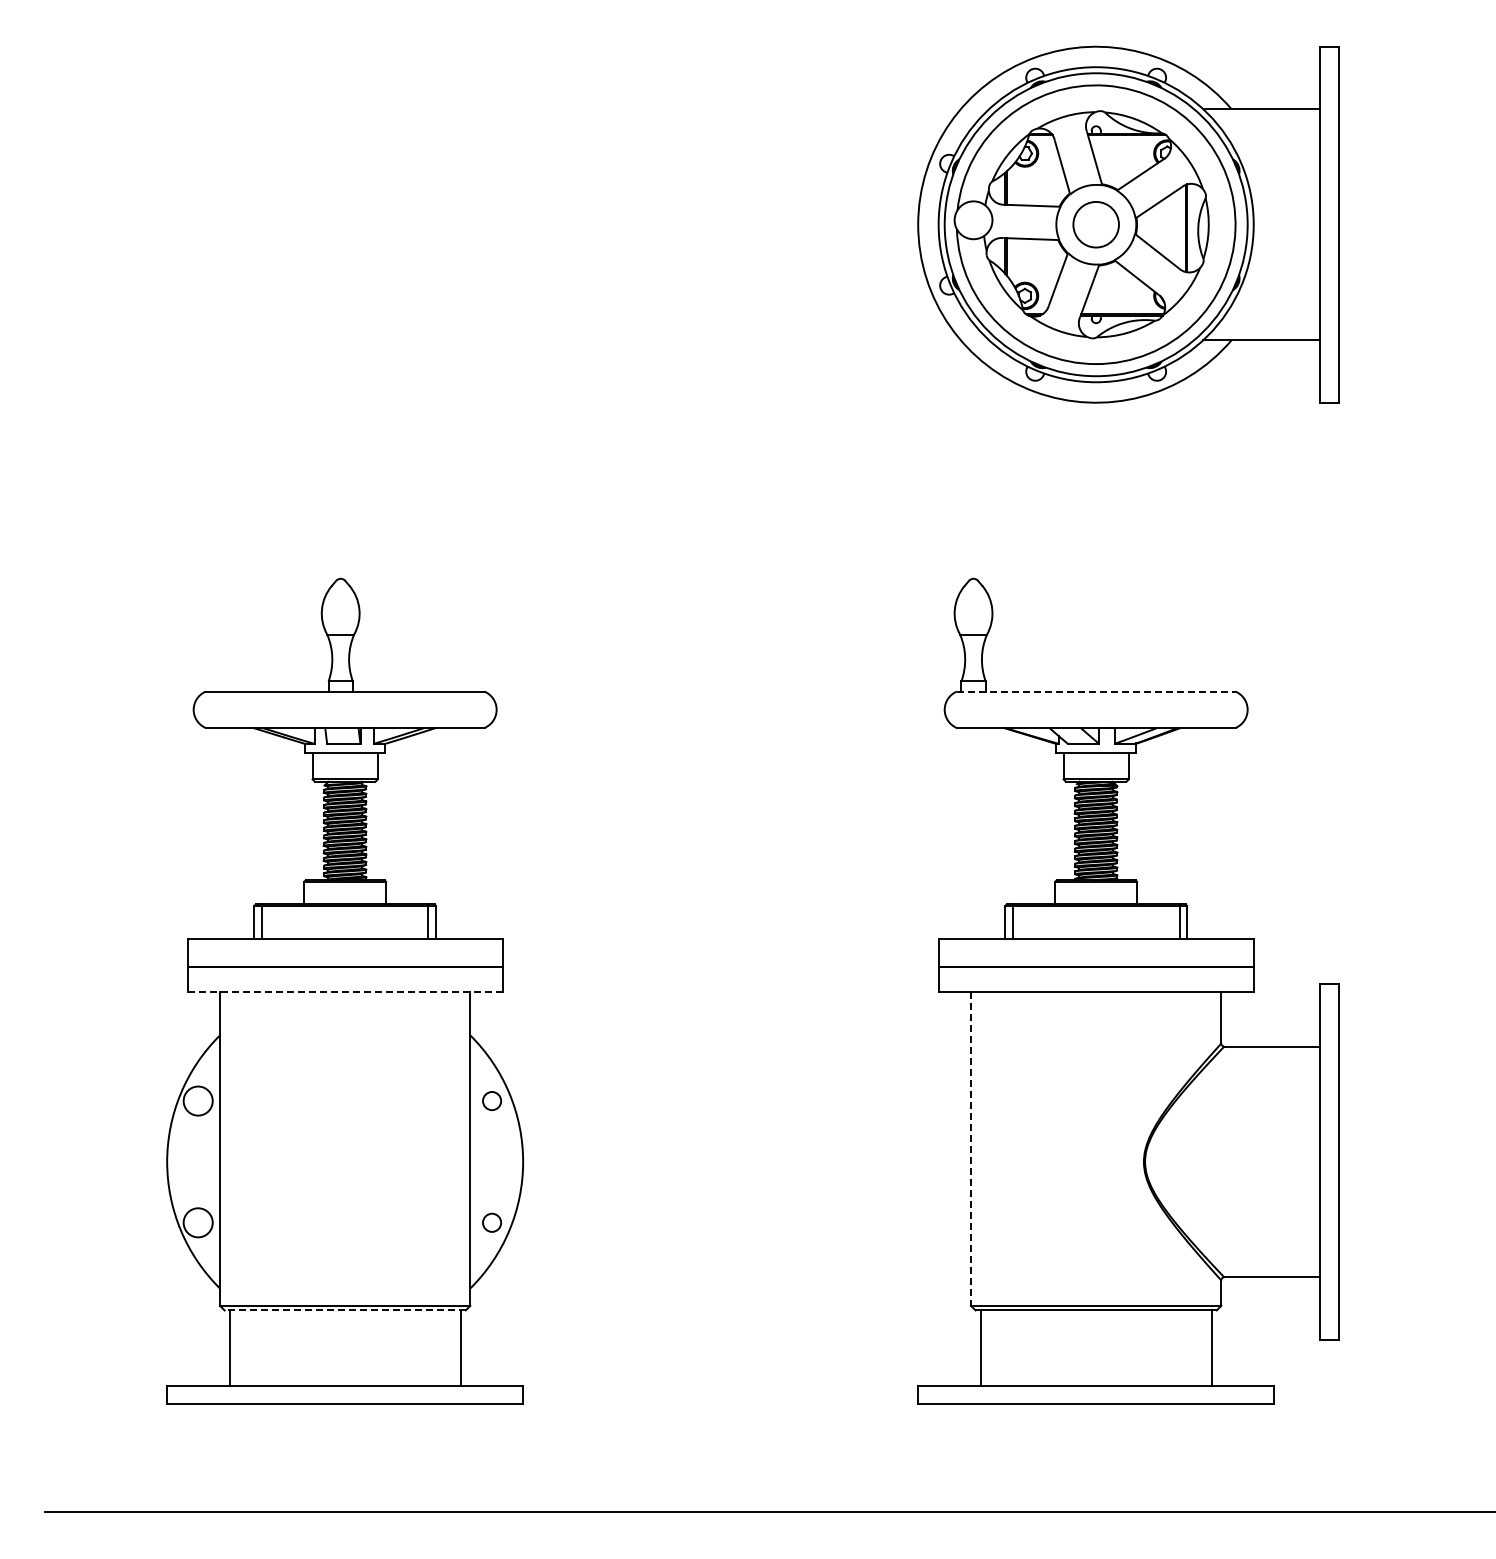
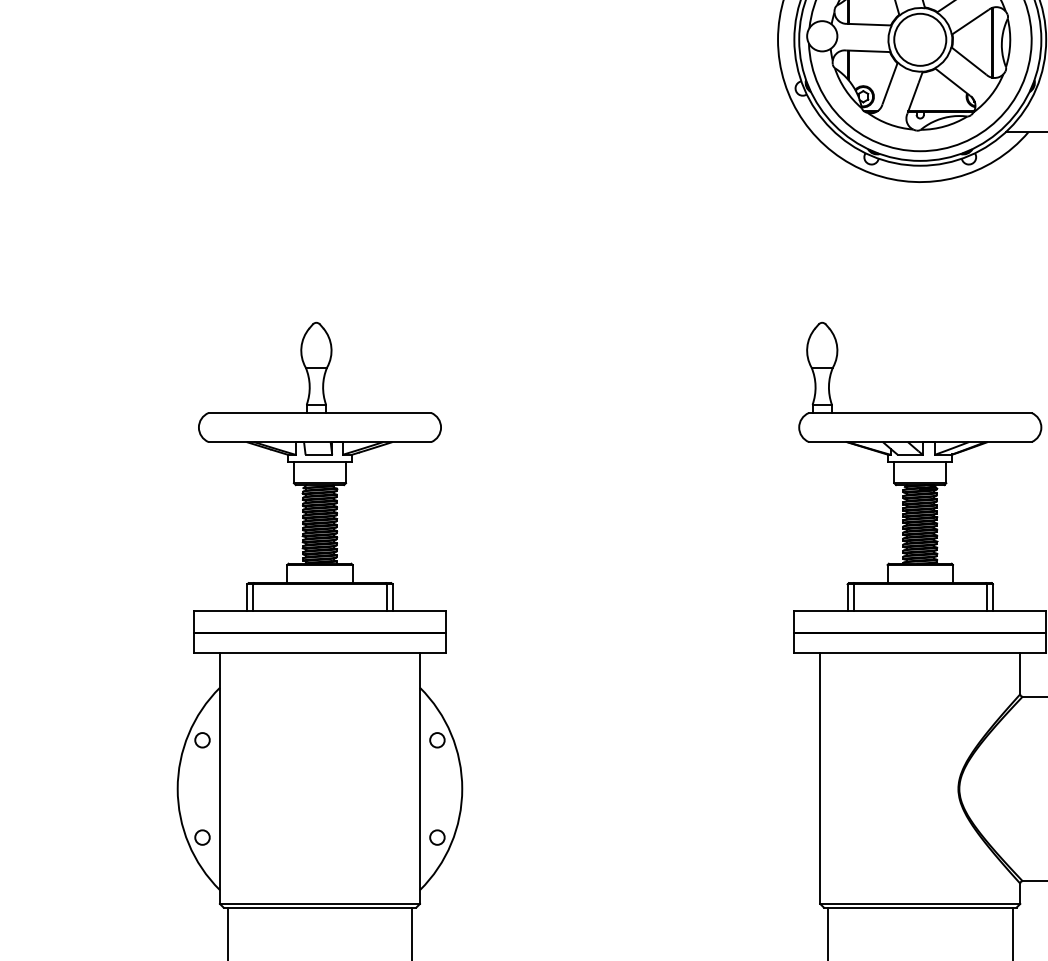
circle: (1095, 224) -> (919, 39), size x1.43
line: (1096, 691) -> (920, 412), dashed -> solid
line: (345, 991) -> (320, 652), dashed -> solid
circle: (198, 1101) -> (202, 740), size x0.62
line: (971, 1149) -> (820, 778), dashed -> solid
circle: (198, 1222) -> (202, 837), size x0.62
line: (345, 1310) -> (320, 907), dashed -> solid

